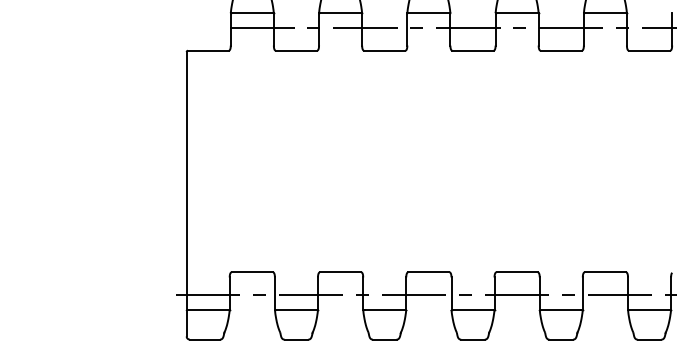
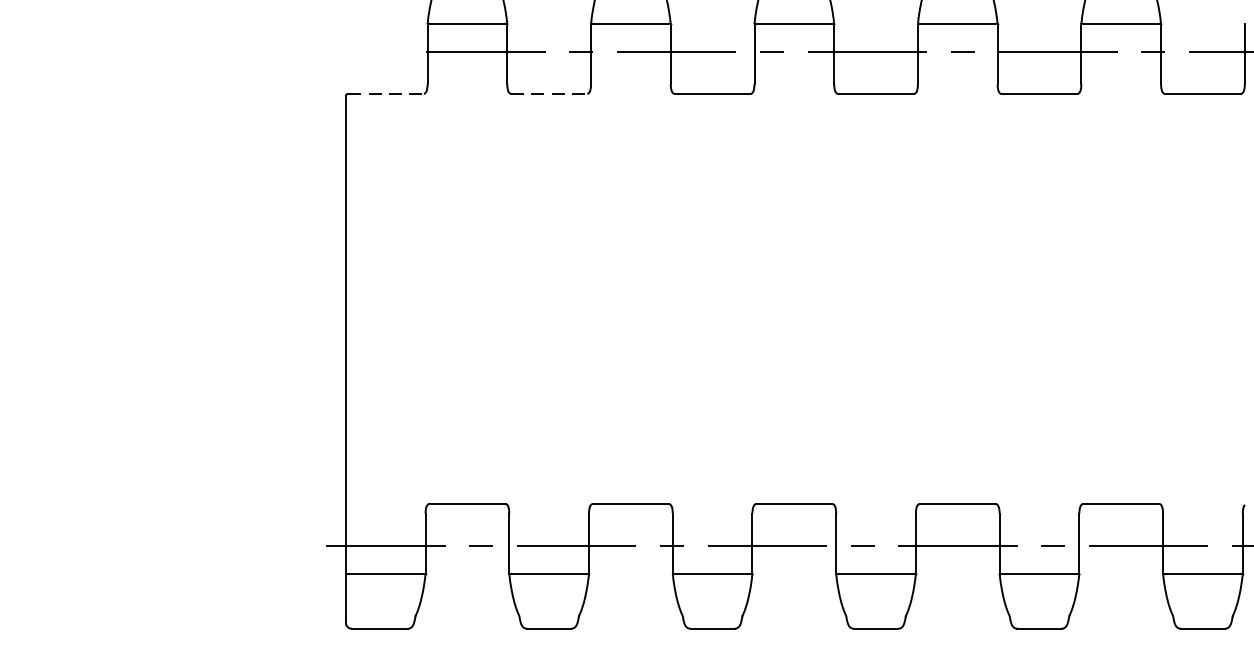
line: (208, 50) -> (386, 93), solid -> dashed
line: (296, 50) -> (549, 93), solid -> dashed

